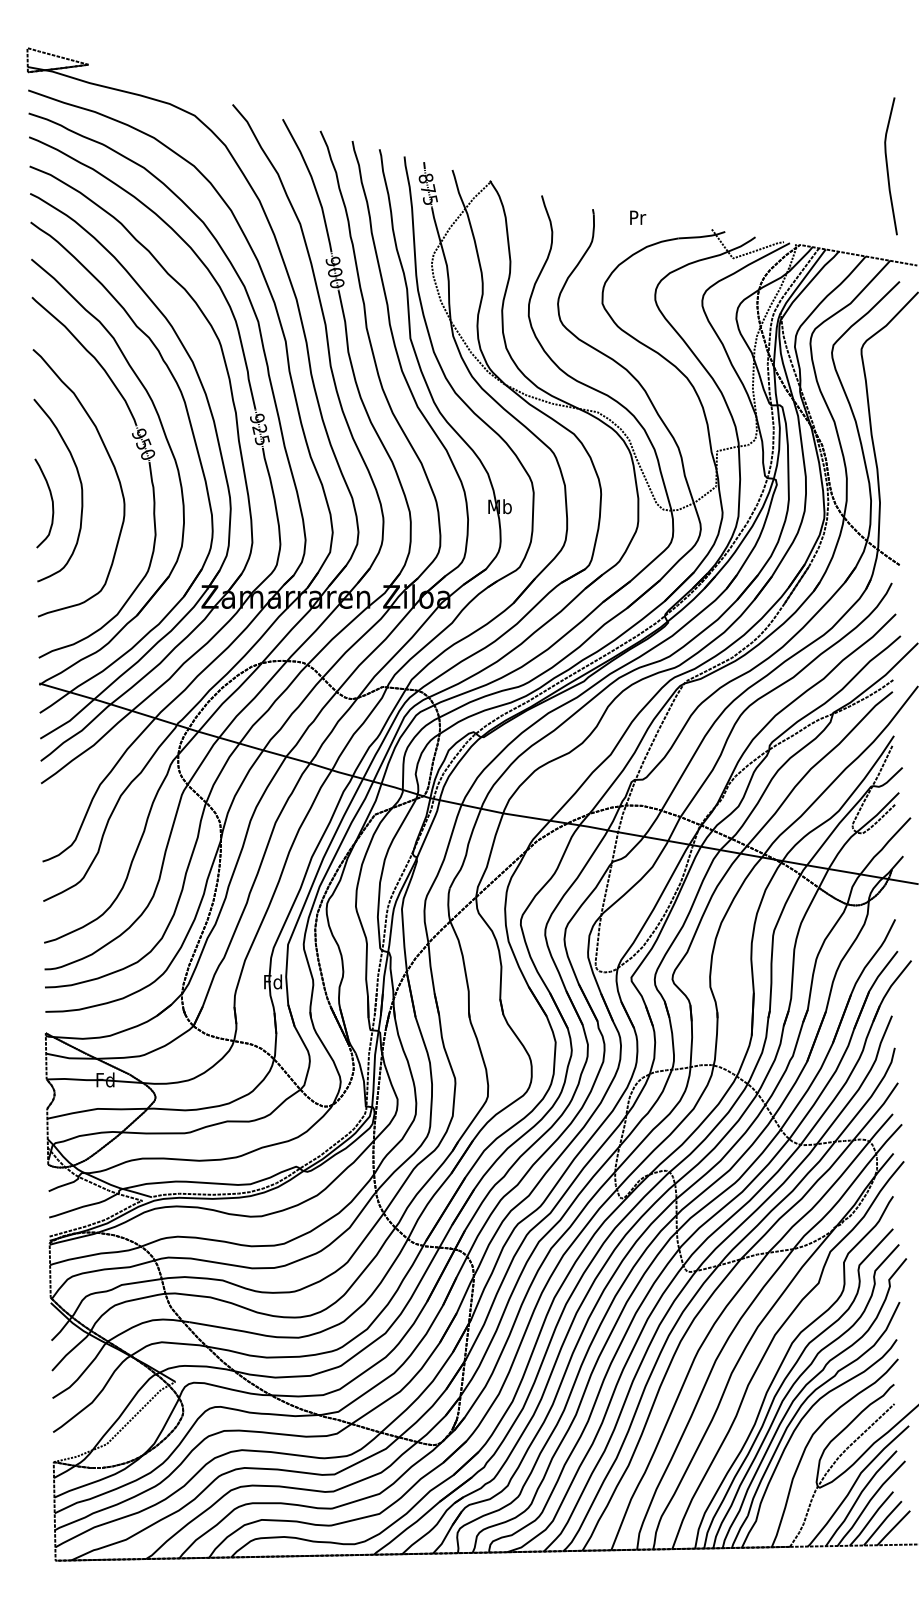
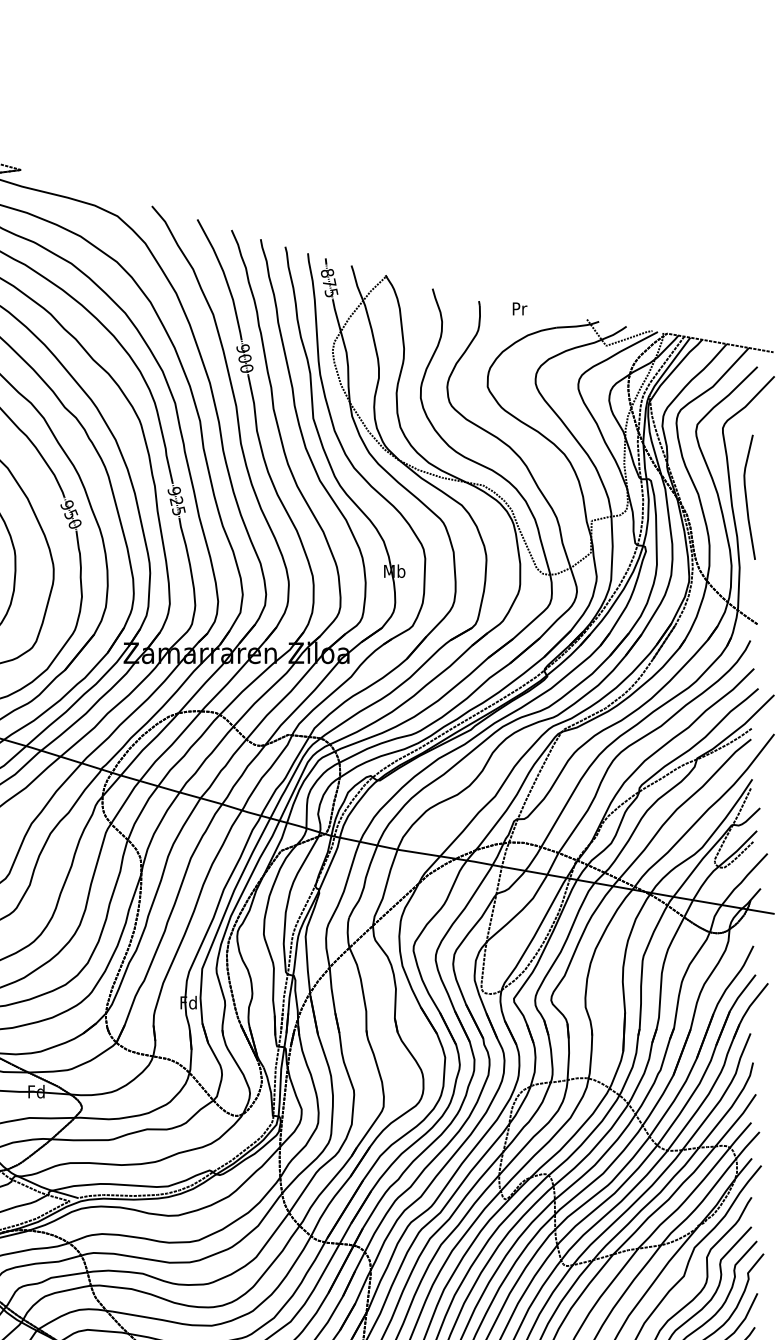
curve: (888, 167) -> (747, 498), moved

